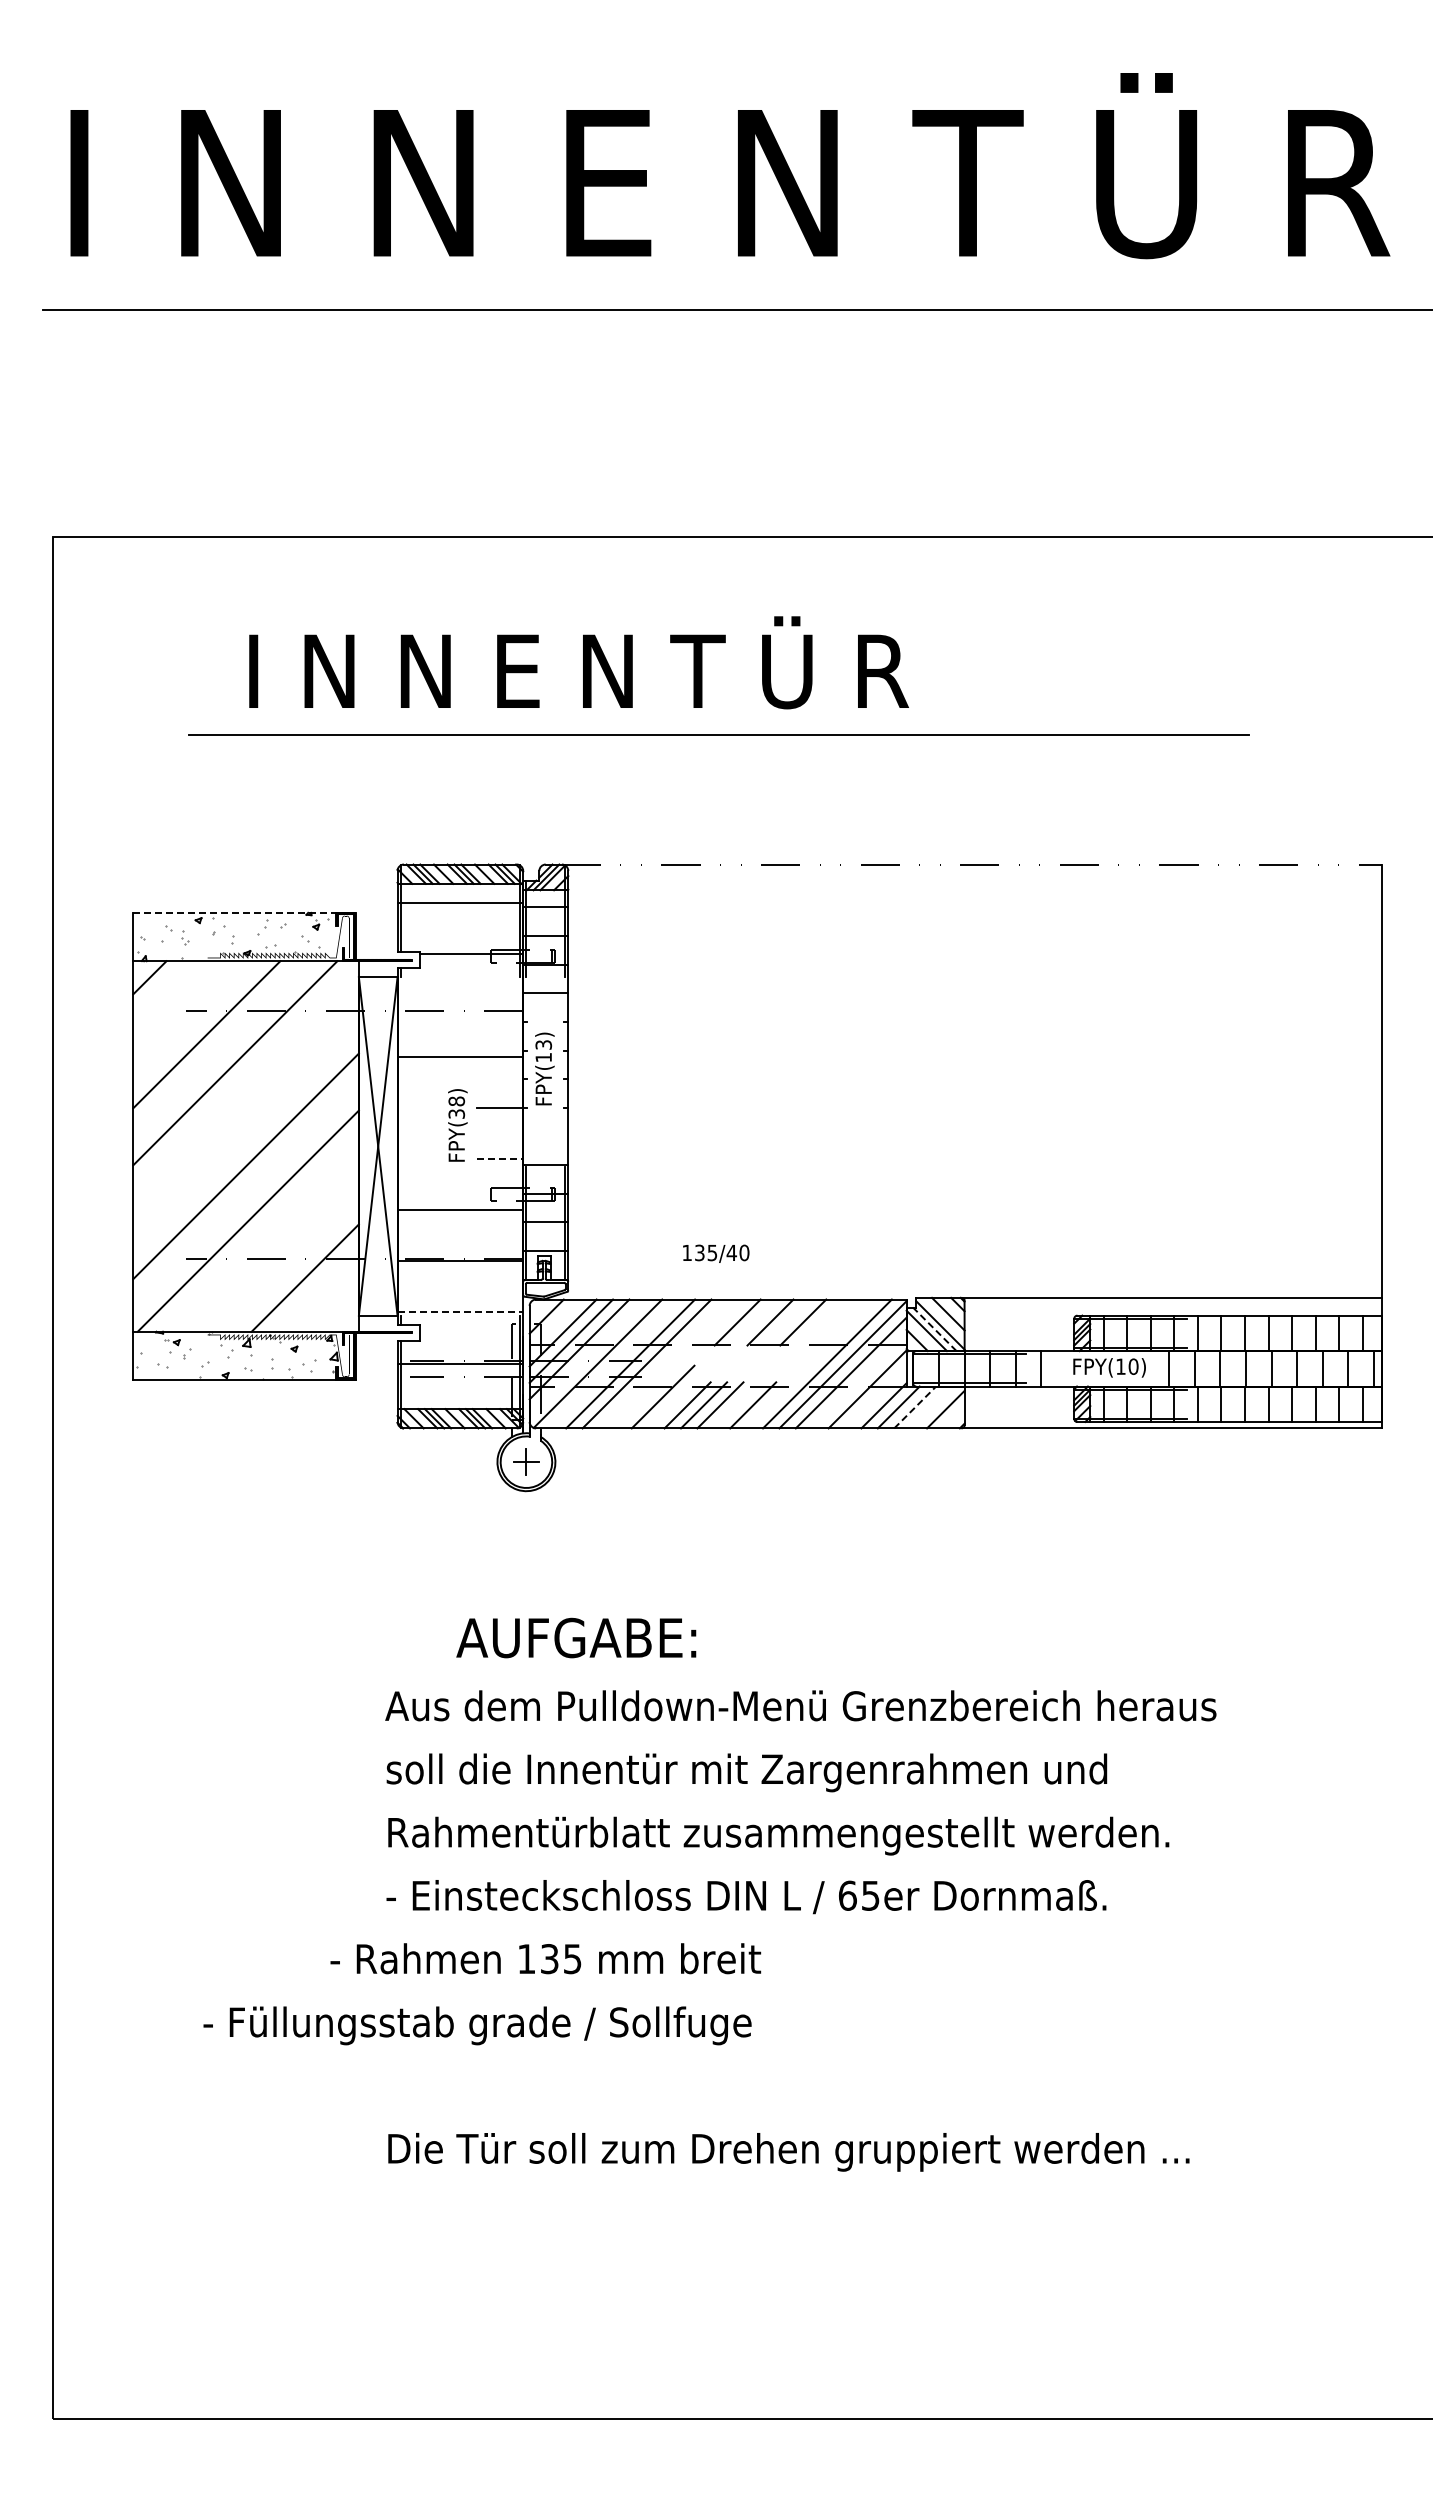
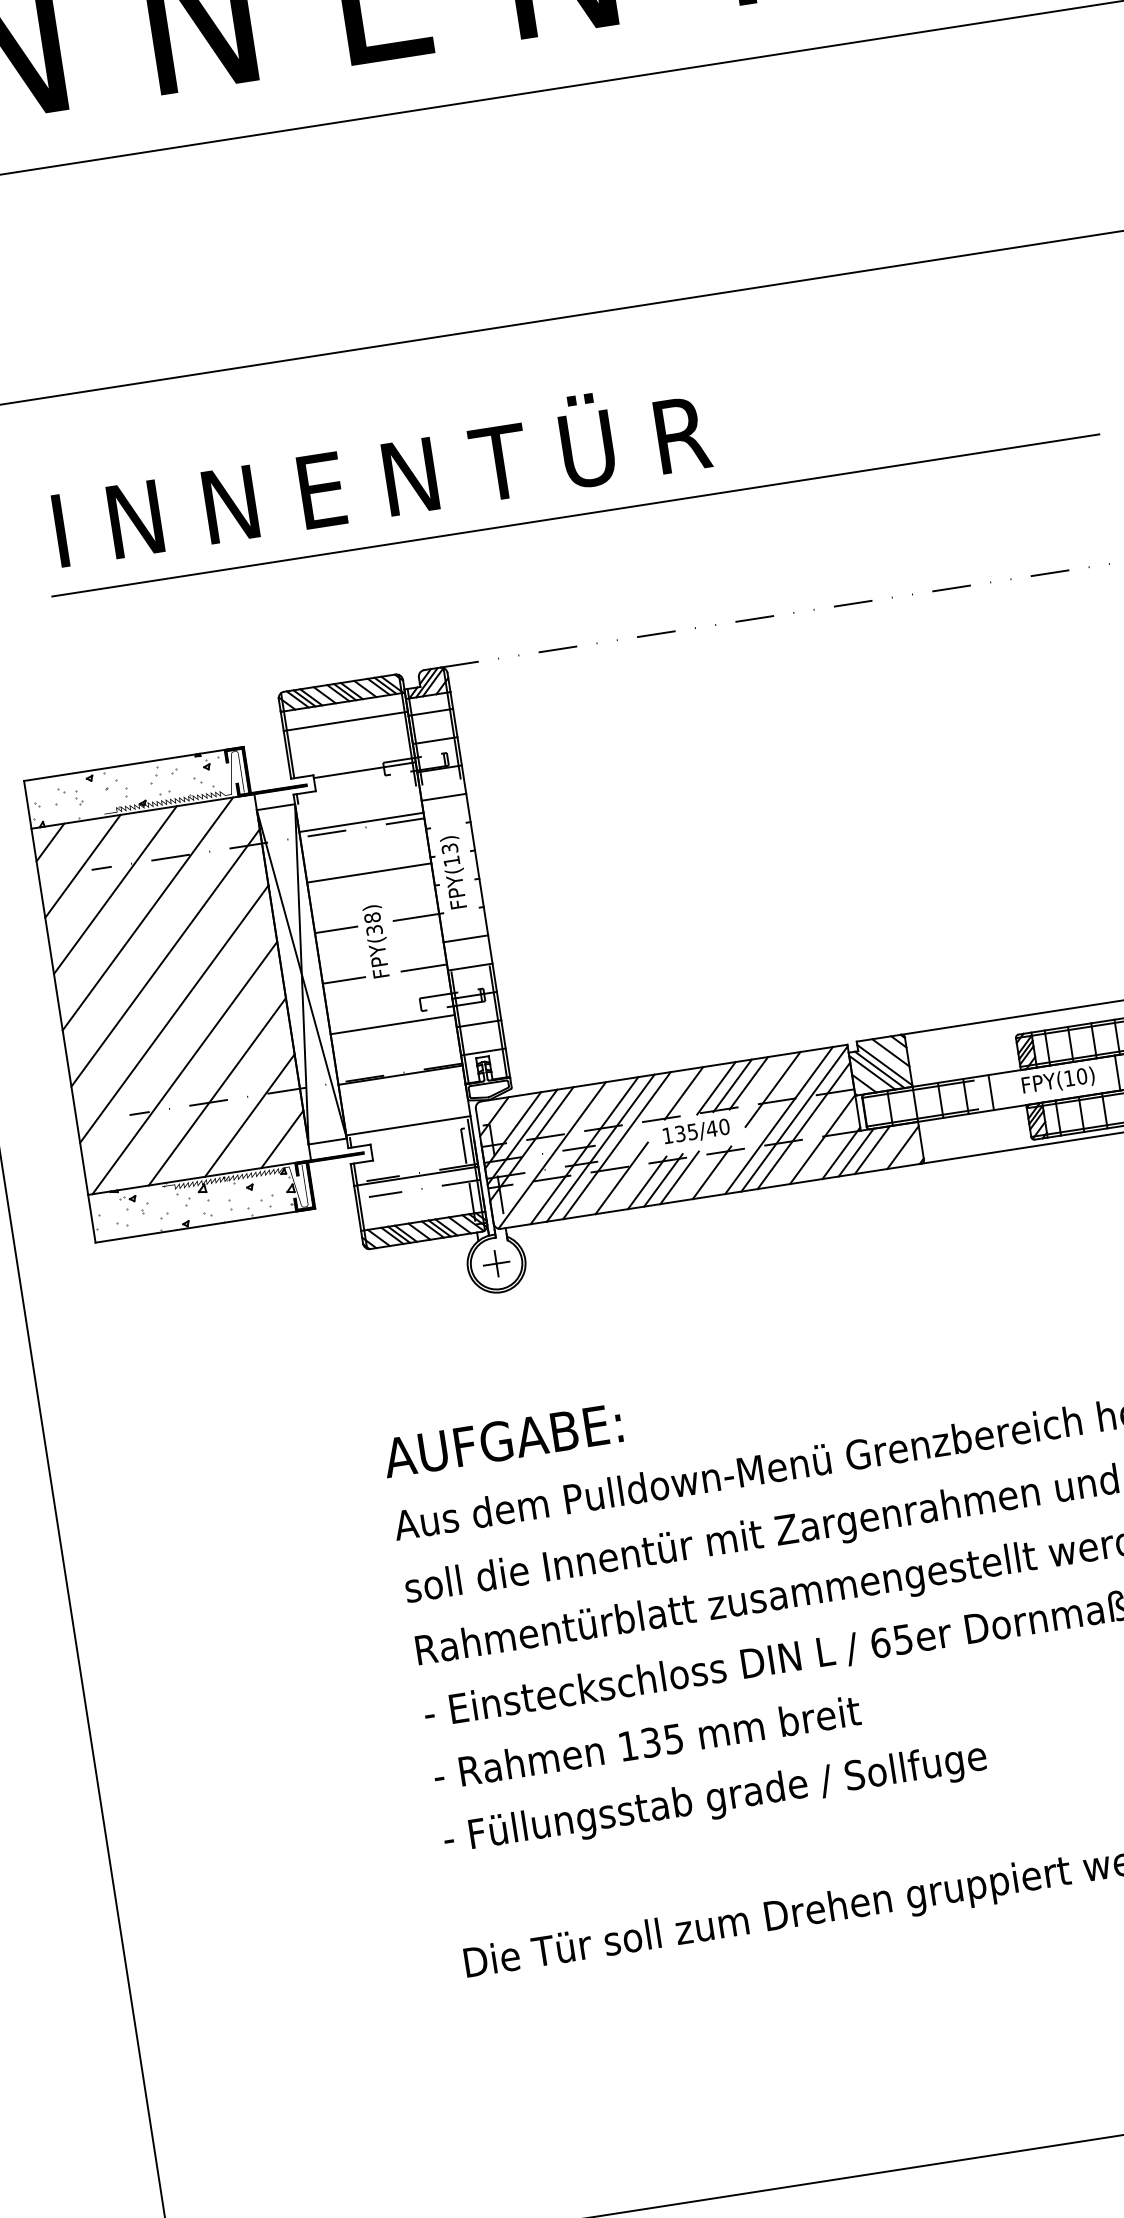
text: (578, 662) -> (380, 472), moved
line: (245, 912) -> (134, 763), dashed -> solid
line: (460, 1005) -> (361, 822), added
line: (178, 1006) -> (83, 866), added
line: (418, 1107) -> (335, 929), added
line: (245, 1109) -> (165, 958), added
line: (545, 1136) -> (465, 938), added
line: (418, 1158) -> (343, 980), added
line: (500, 1158) -> (424, 967), dashed -> solid
line: (276, 1249) -> (217, 1091), added
text: (716, 1253) -> (696, 1131), moved
line: (333, 1306) -> (282, 1139), added
line: (460, 1312) -> (408, 1125), dashed -> solid
line: (786, 1322) -> (732, 1085), added
line: (934, 1329) -> (879, 1070), dashed -> solid
line: (826, 1332) -> (773, 1089), added
line: (662, 1363) -> (615, 1145), added
line: (915, 1407) -> (872, 1150), dashed -> solid
text: (576, 1637) -> (502, 1440), moved
text: (545, 1958) -> (646, 1742), moved
text: (477, 2025) -> (715, 1799), moved

